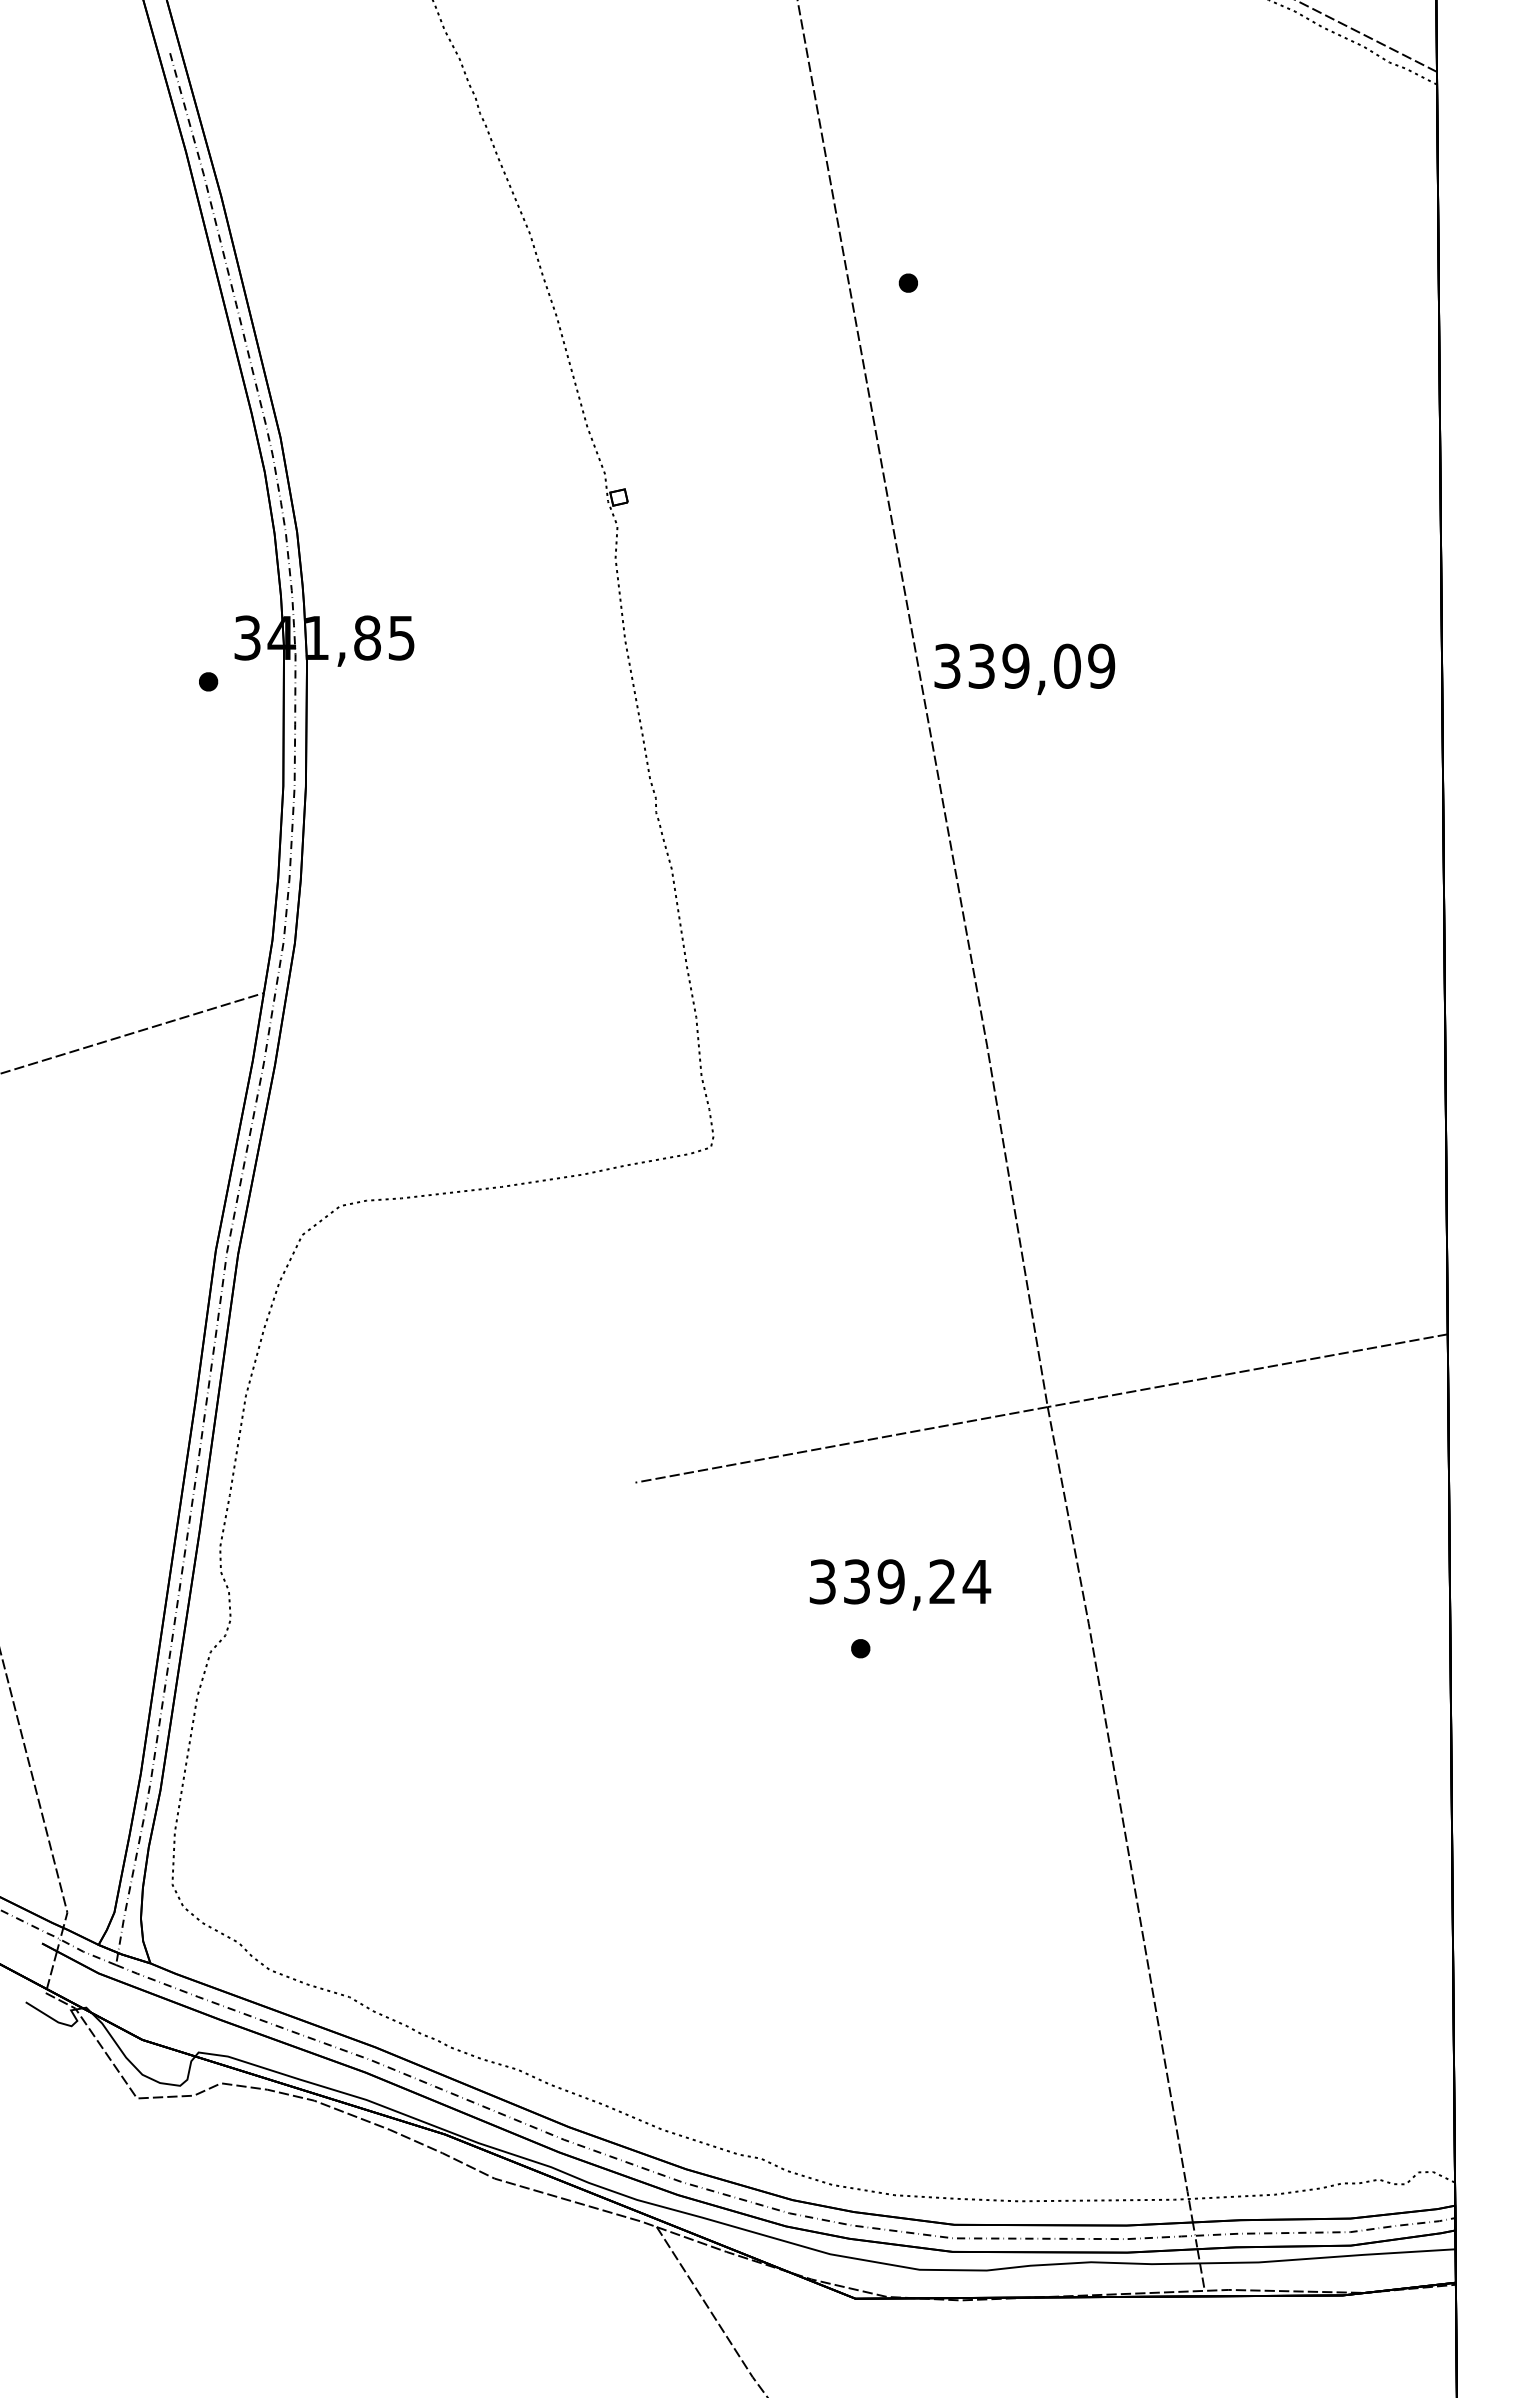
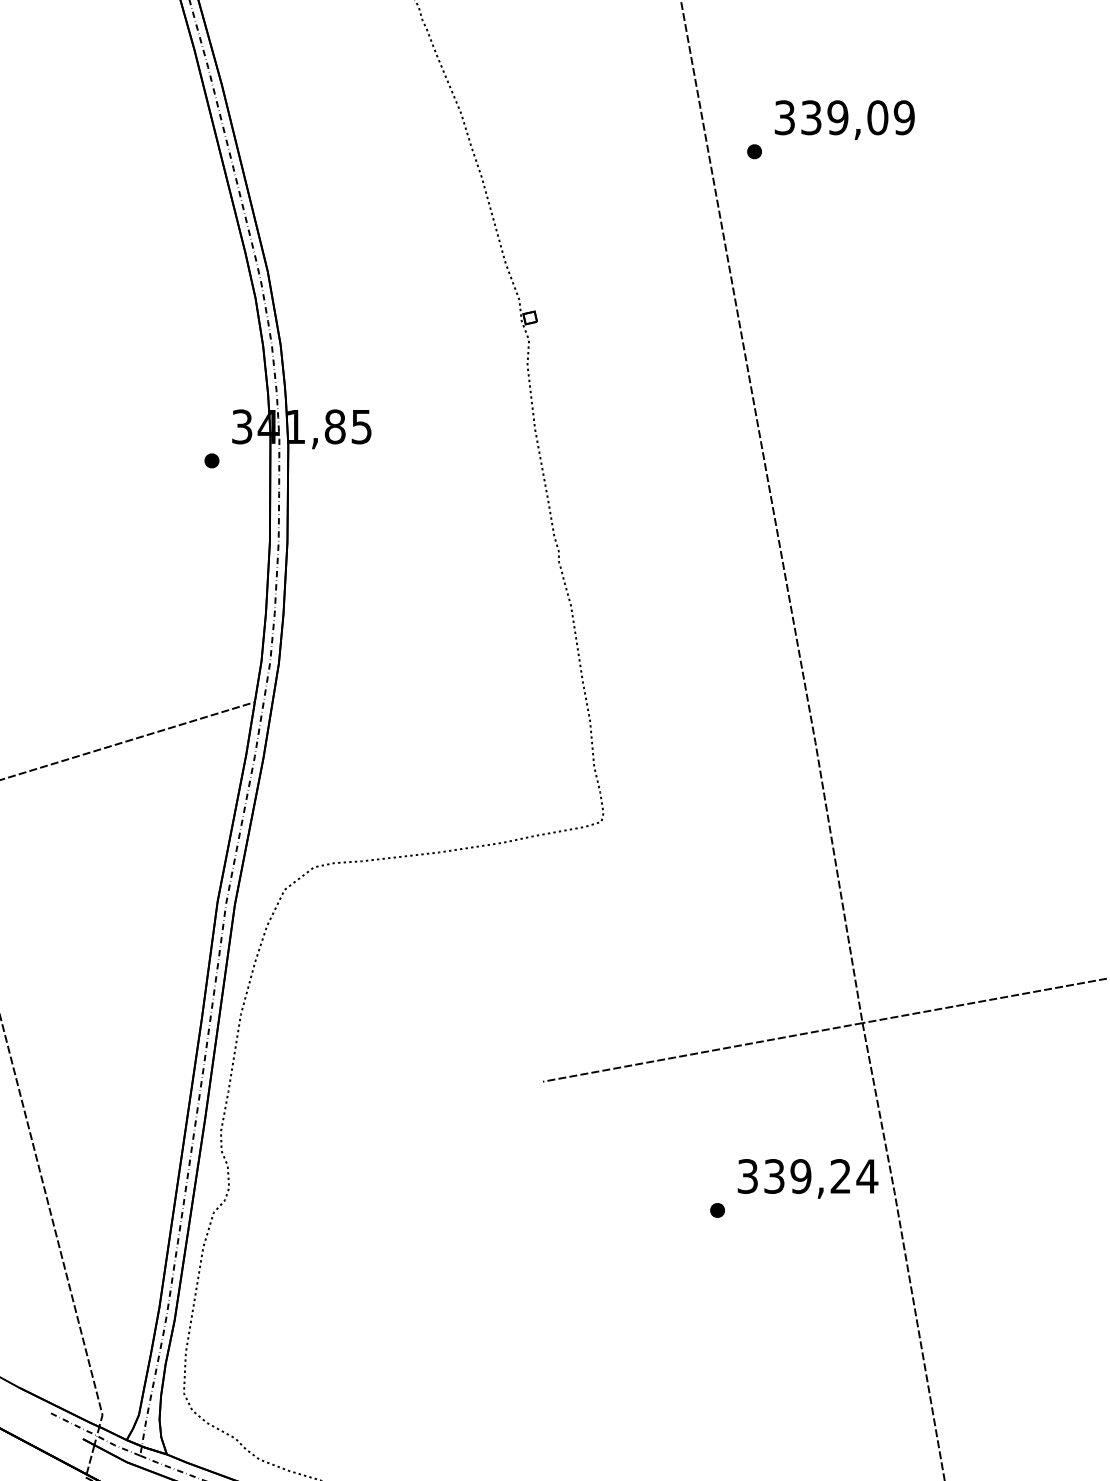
text: (1024, 669) -> (844, 120), moved
text: (900, 1584) -> (808, 1178), moved

